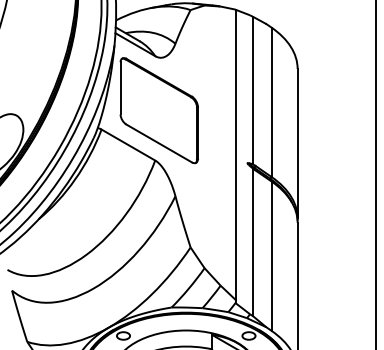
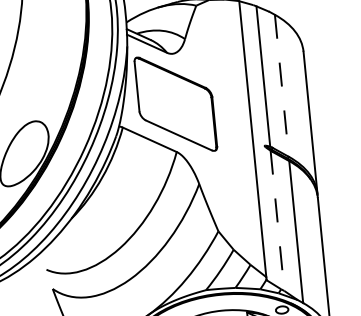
line: (271, 102) -> (281, 86), solid -> dashed
line: (253, 242) -> (277, 220), solid -> dashed

